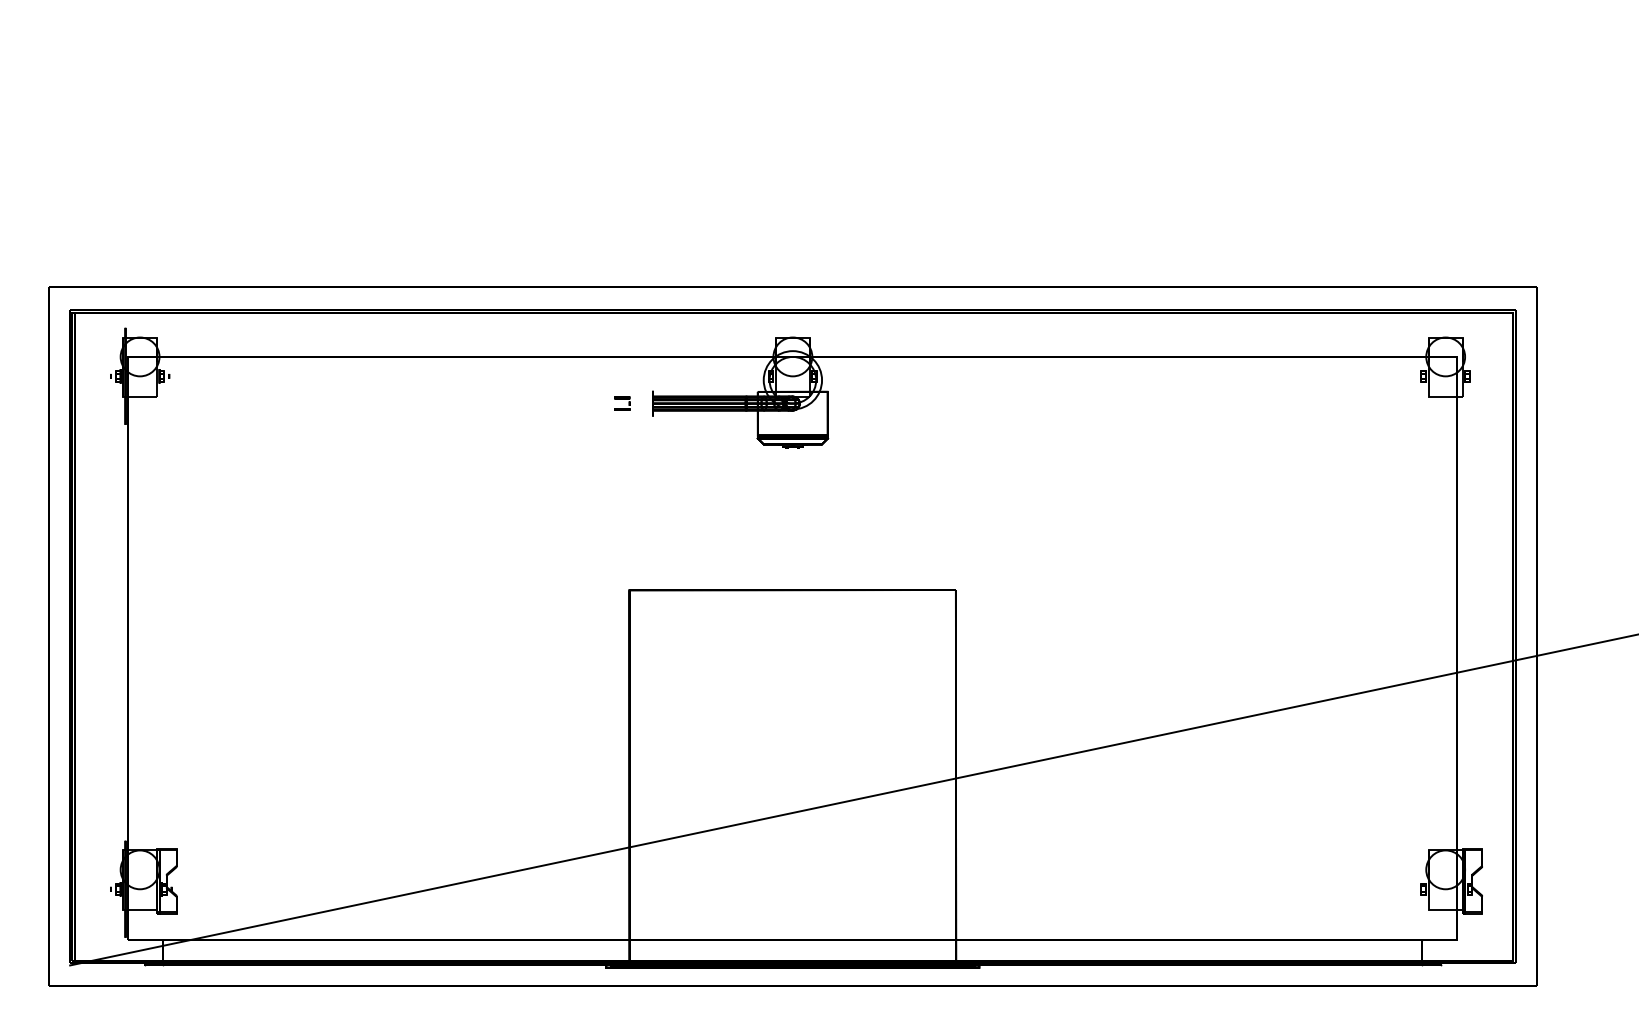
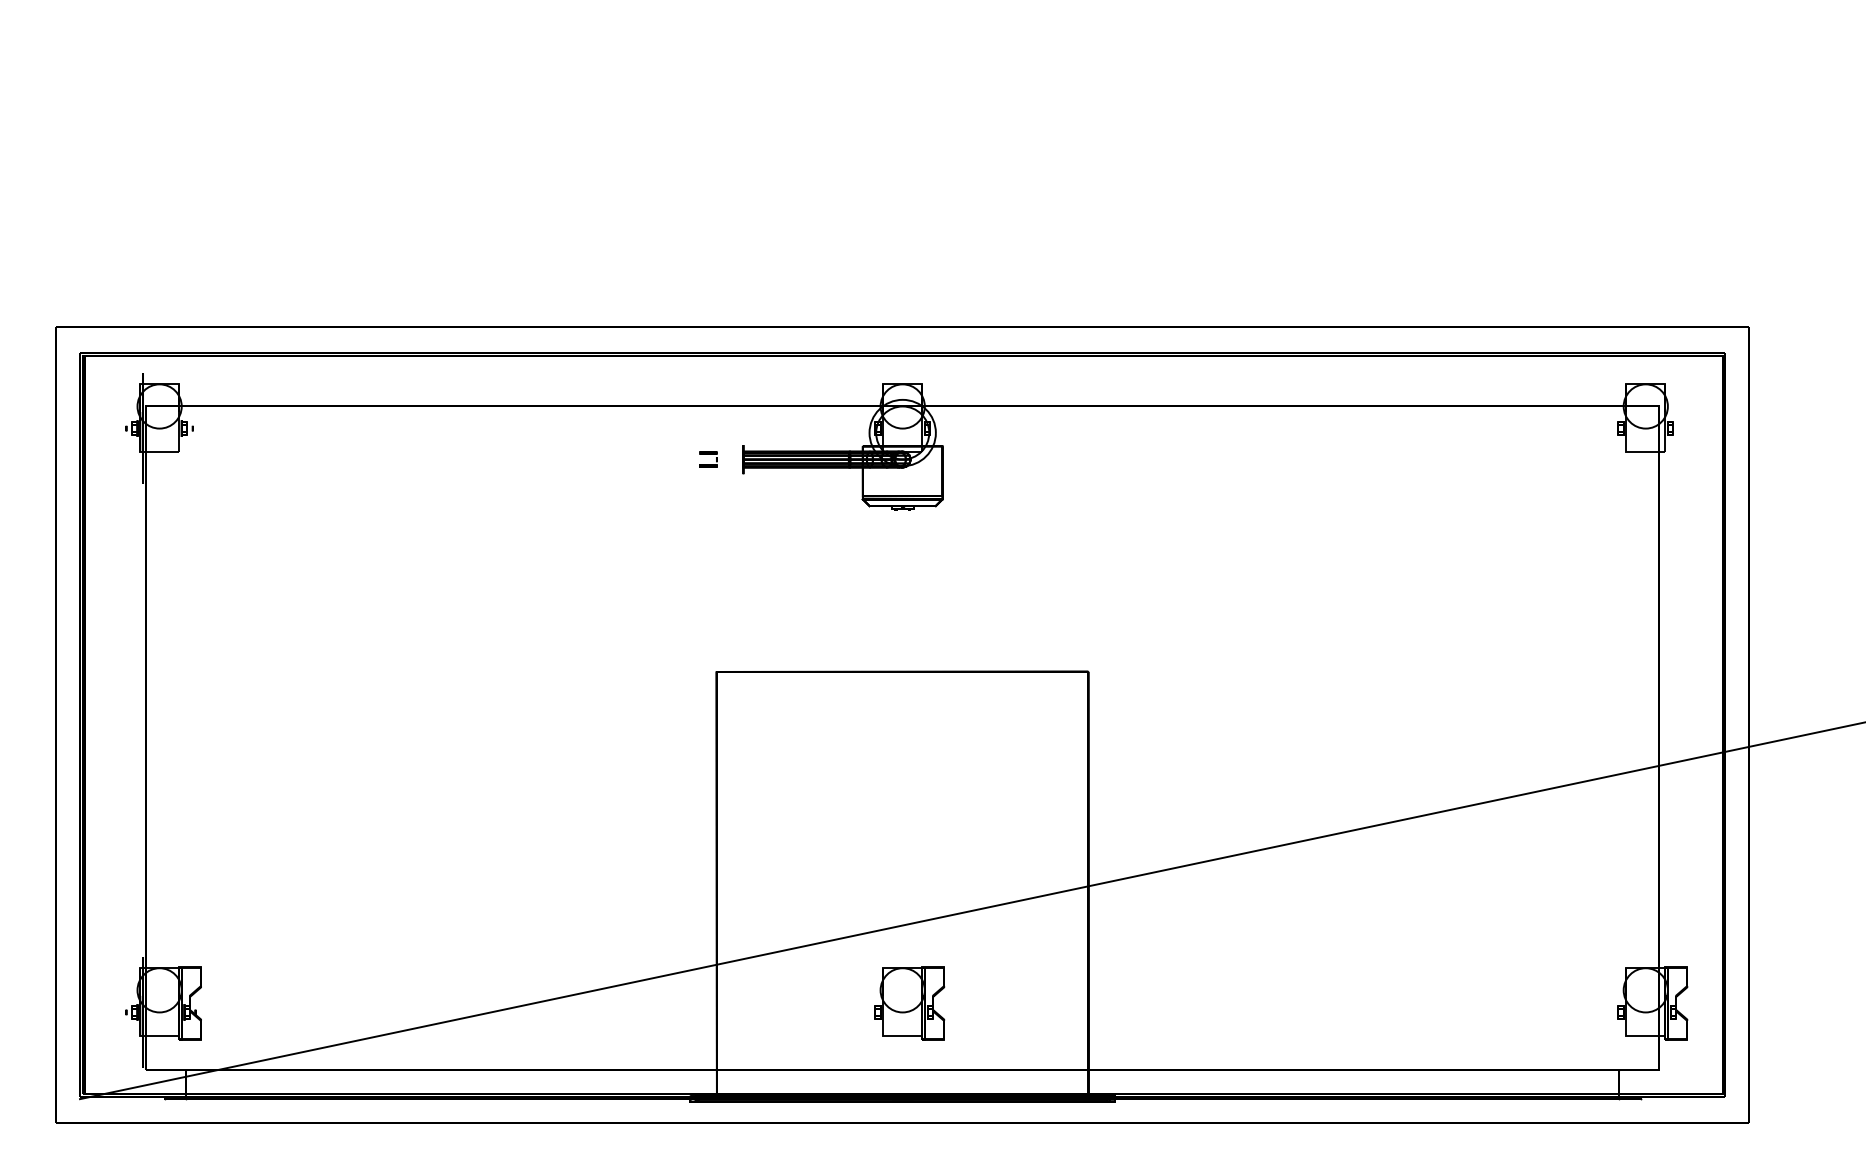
part: (799, 881) -> (910, 1003), added

